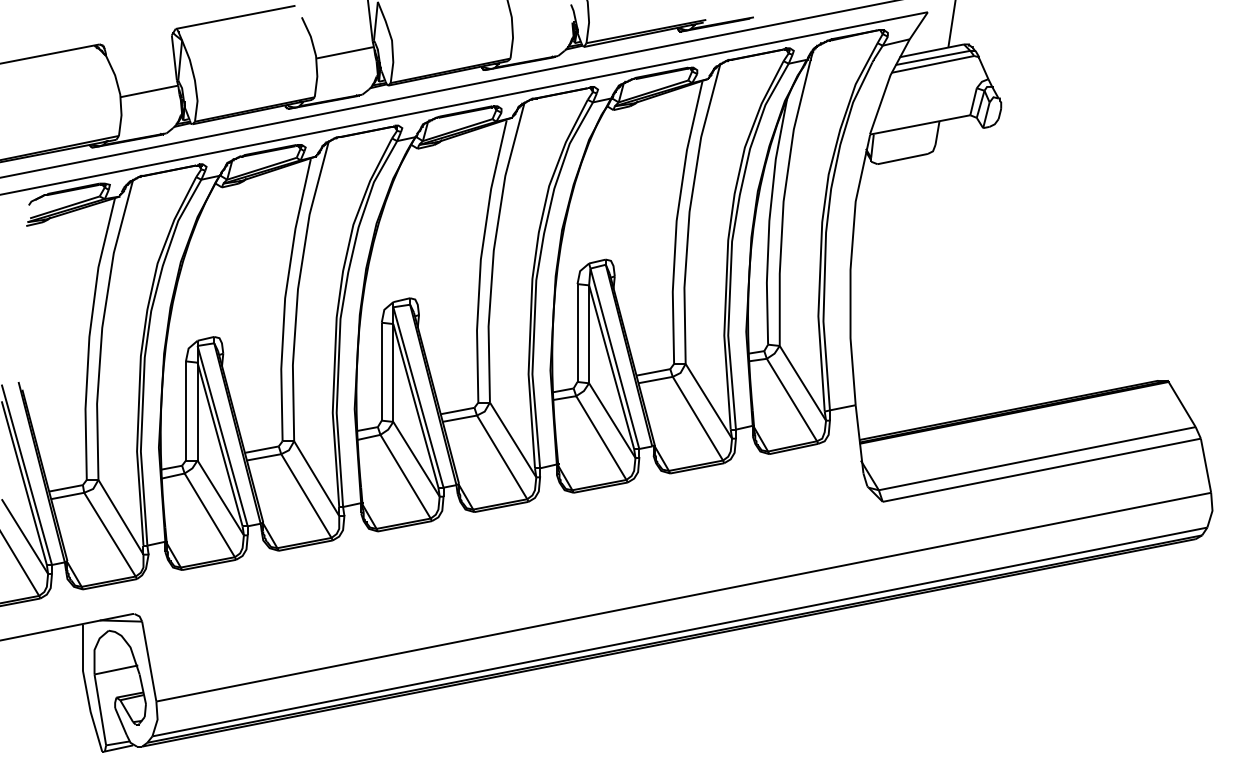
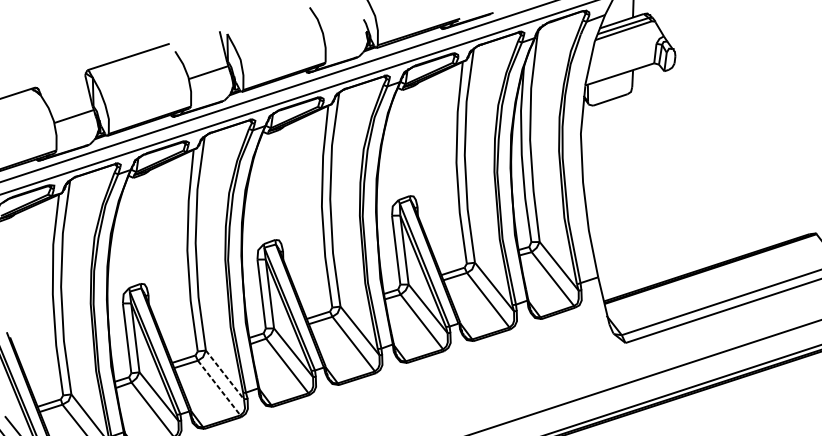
line: (316, 478) -> (224, 374), solid -> dashed
line: (306, 496) -> (219, 388), solid -> dashed

